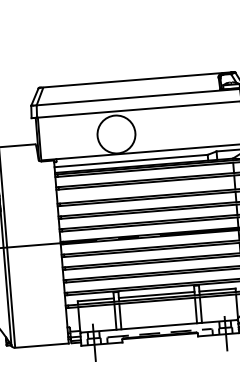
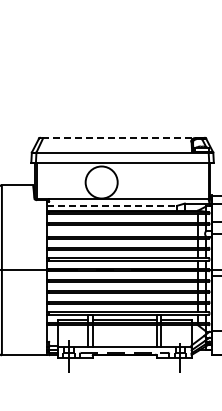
line: (136, 79) -> (122, 137), solid -> dashed
line: (131, 160) -> (112, 205), solid -> dashed

